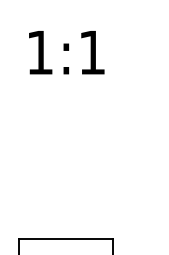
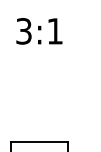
text: (39, 52) -> (23, 31), 1:1 -> 3:1

